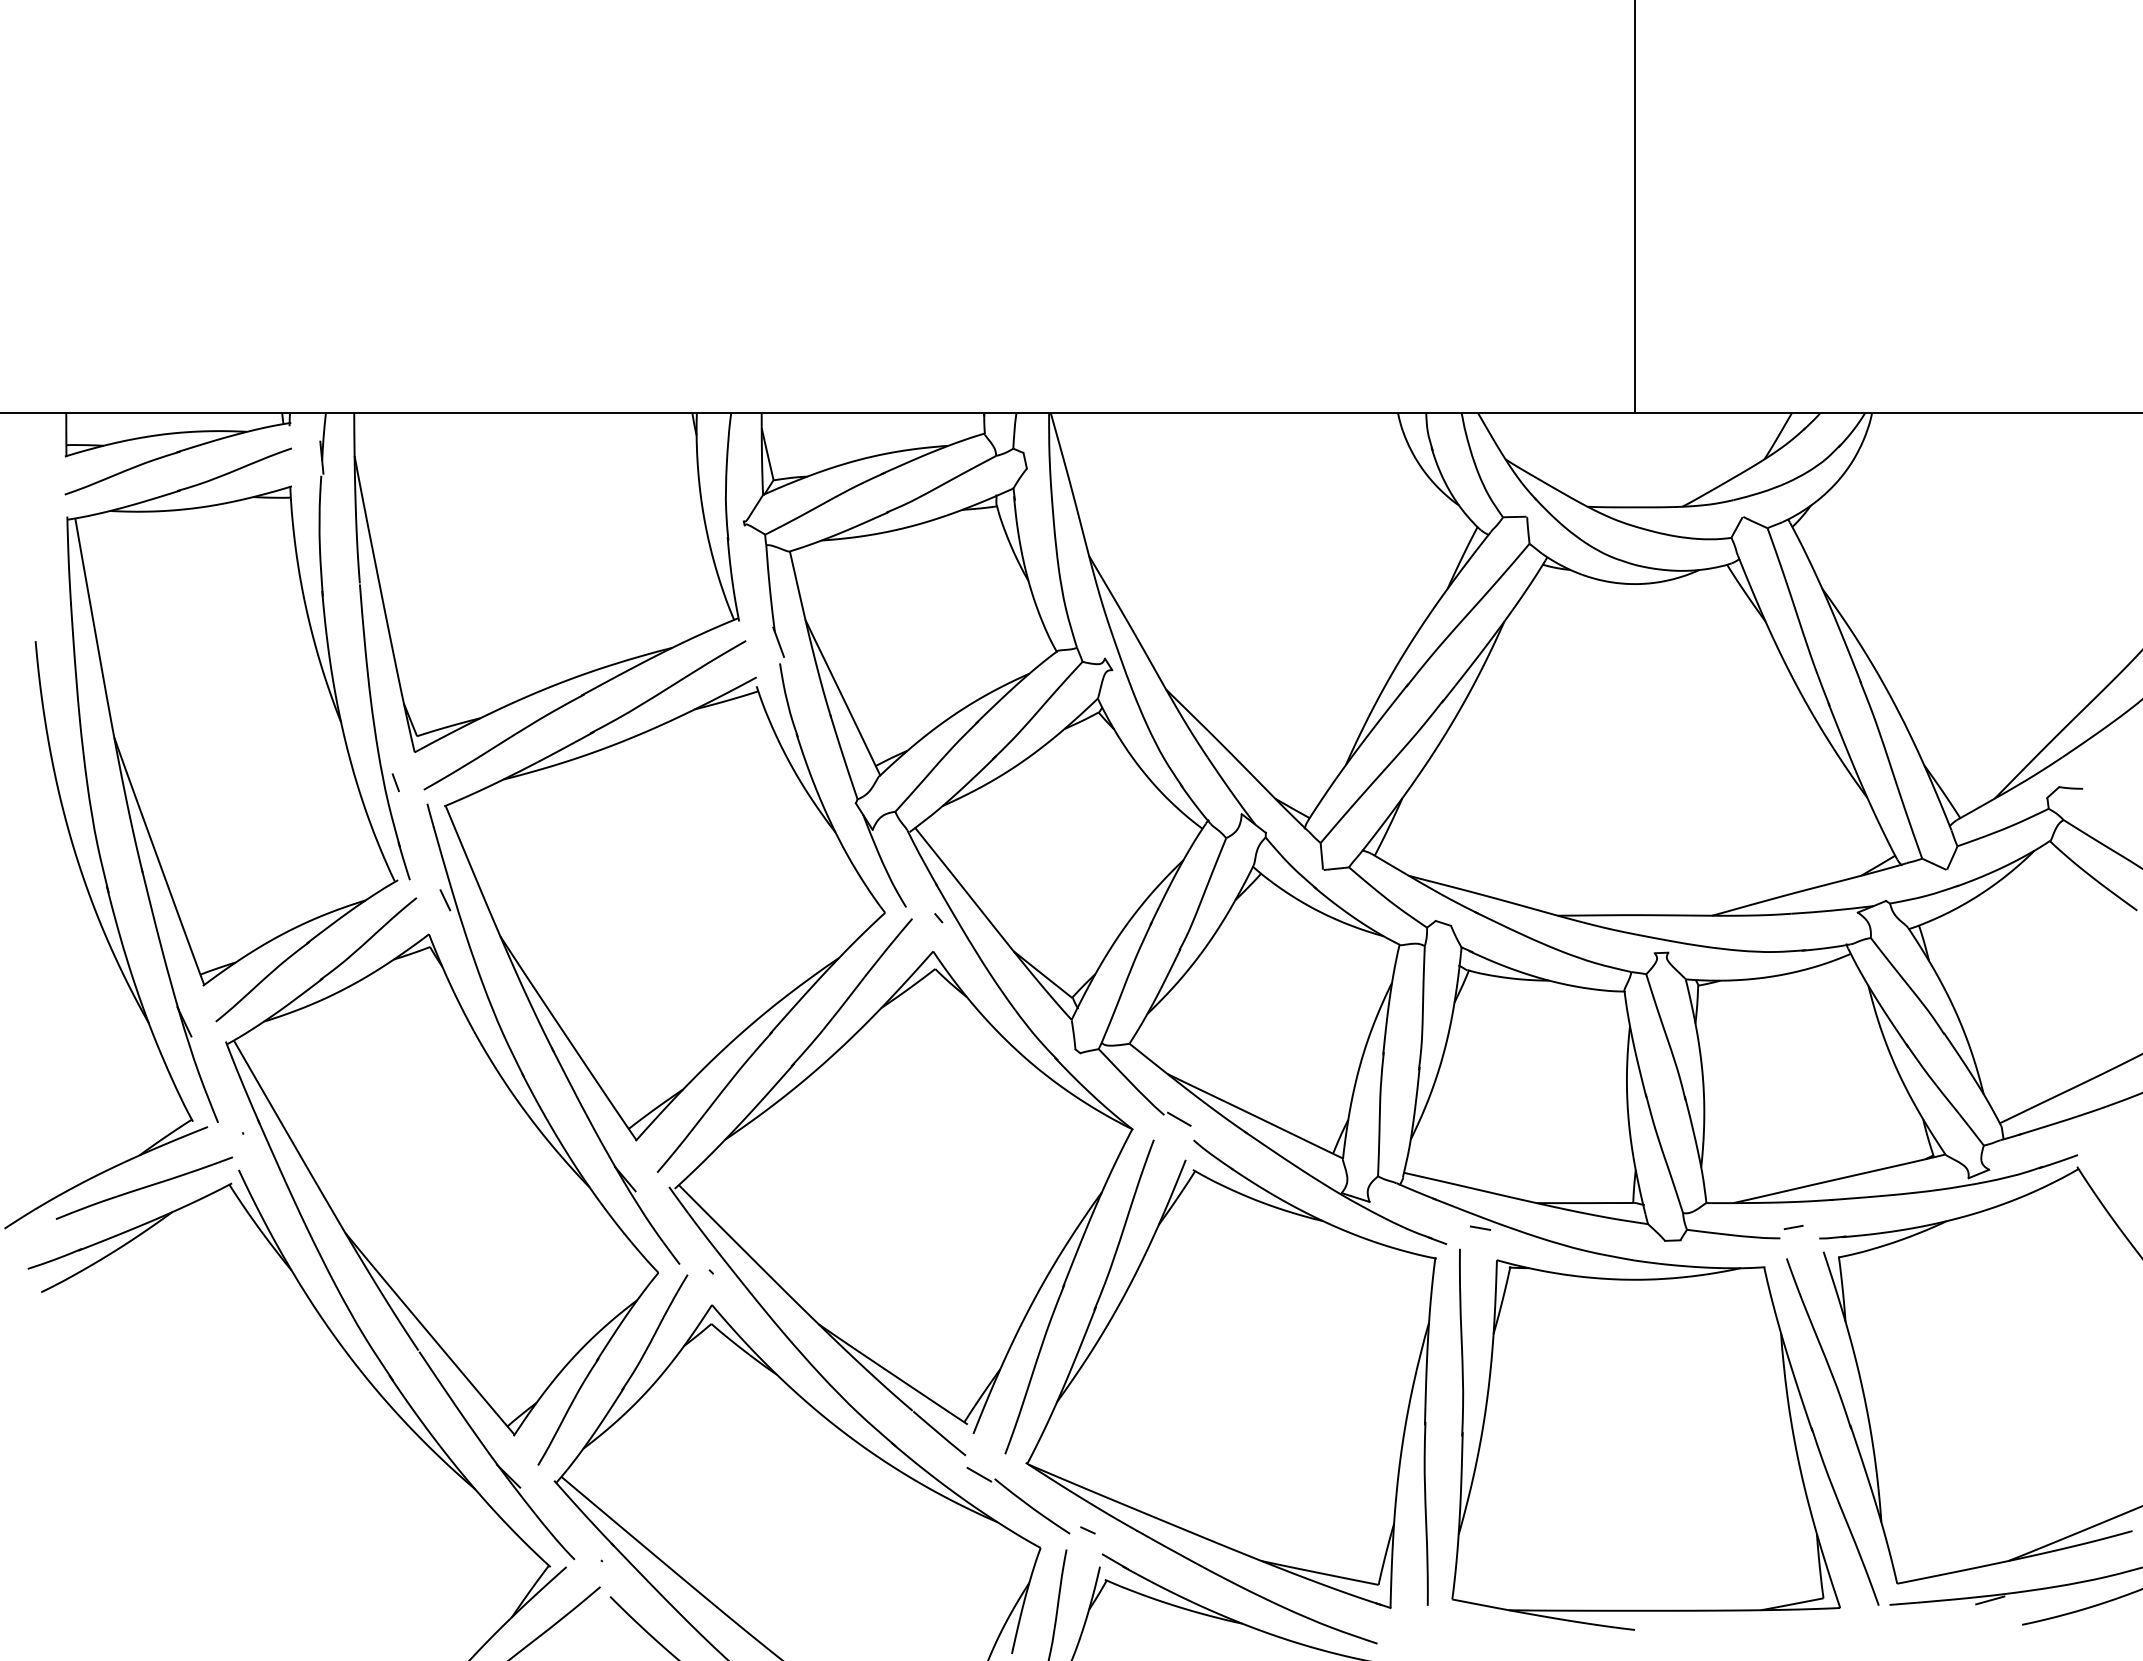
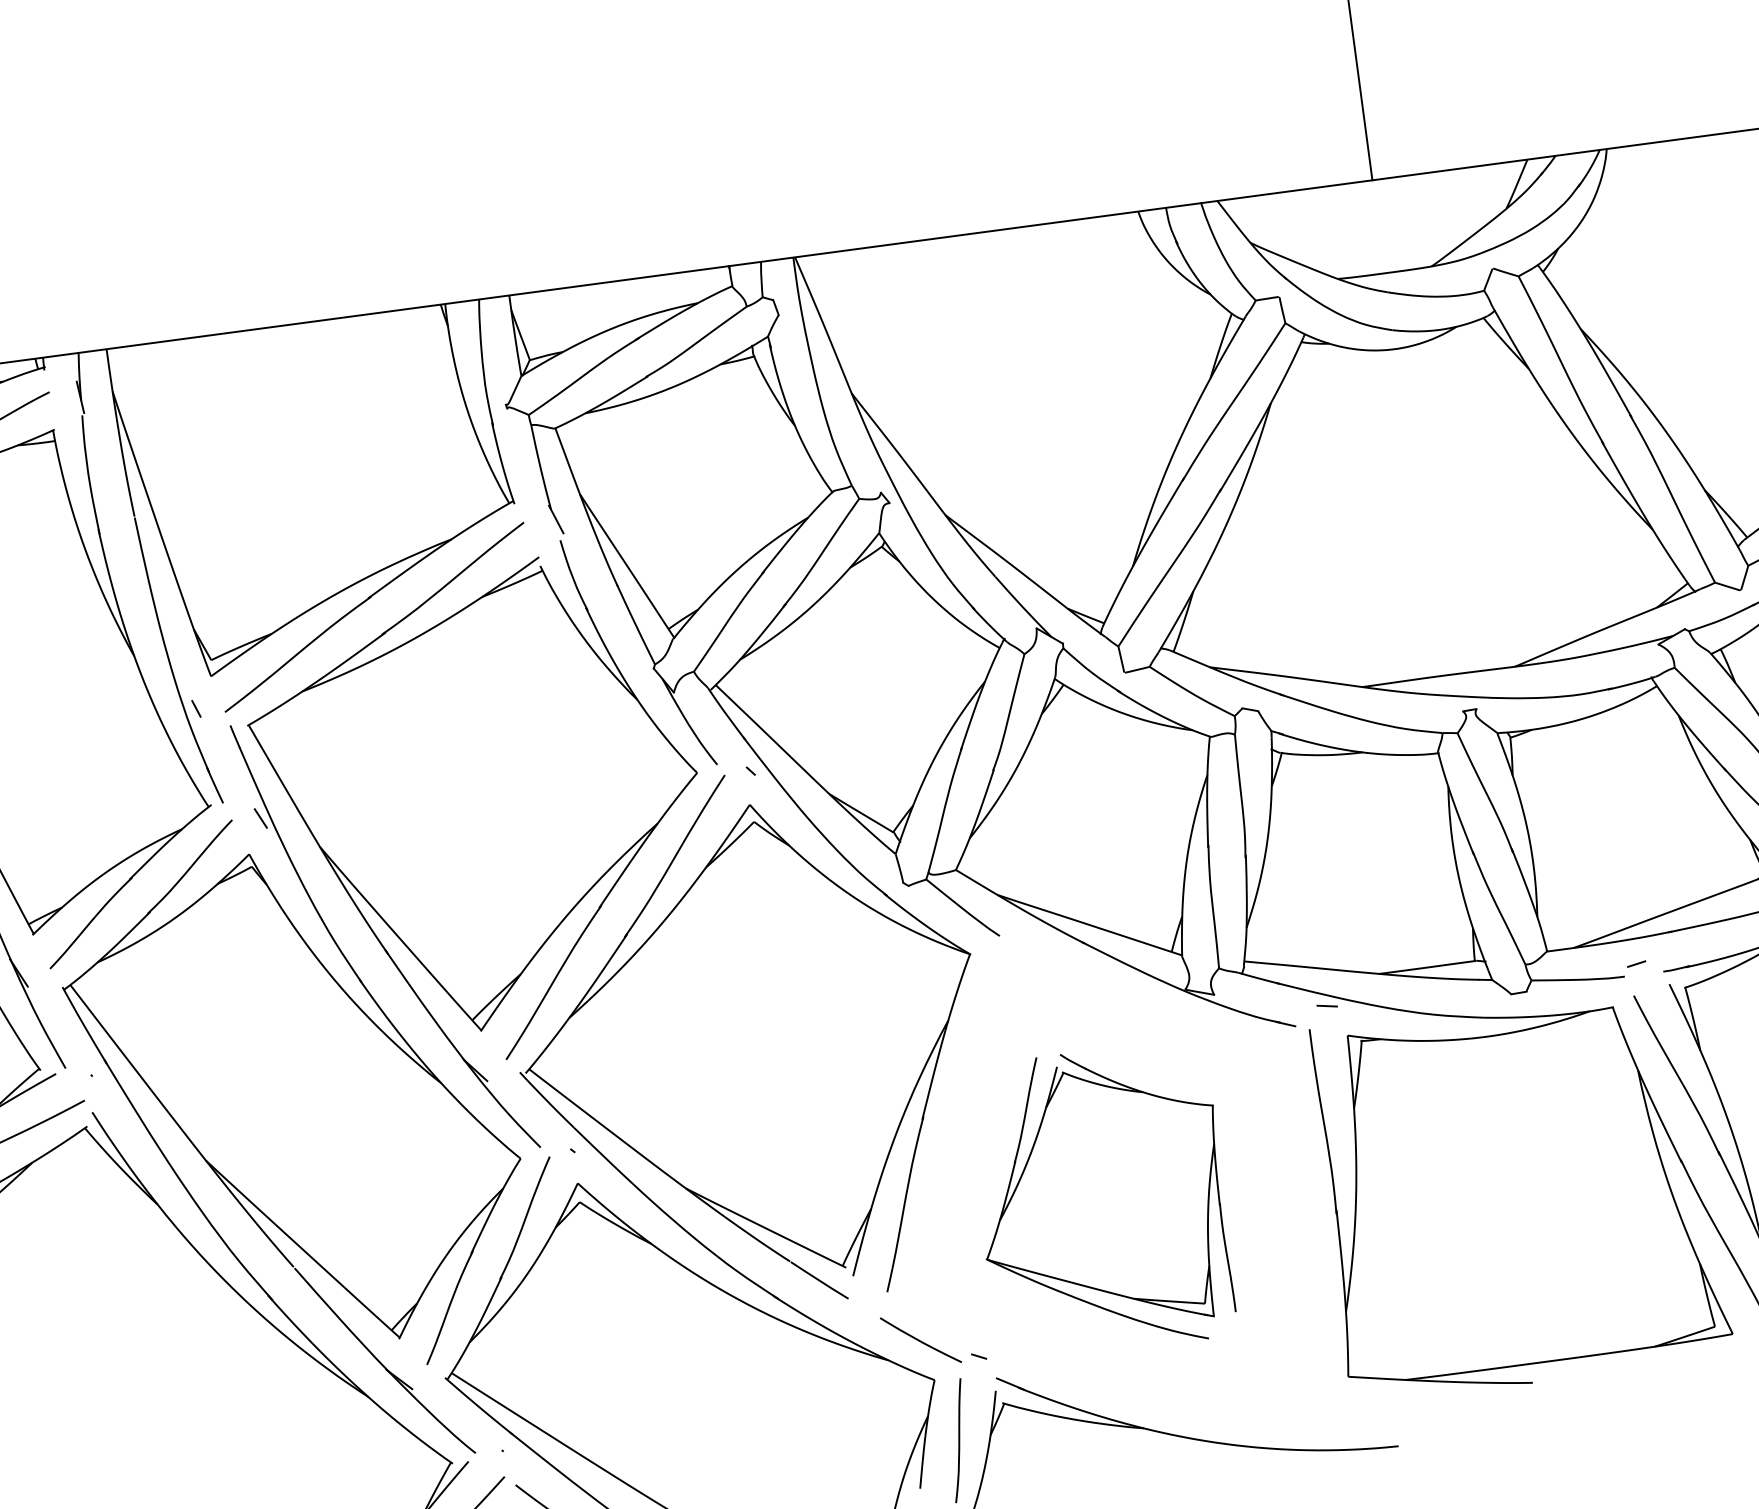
line: (1179, 1118) -> (1015, 937), removed
part: (1230, 1391) -> (1101, 1200), size x0.6
line: (979, 1474) -> (864, 1315), removed

